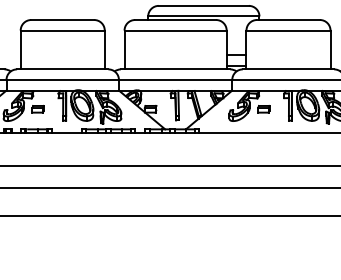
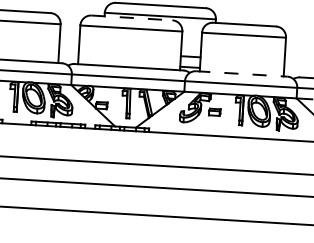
line: (176, 20) -> (132, 18), solid -> dashed
line: (288, 69) -> (241, 74), solid -> dashed

